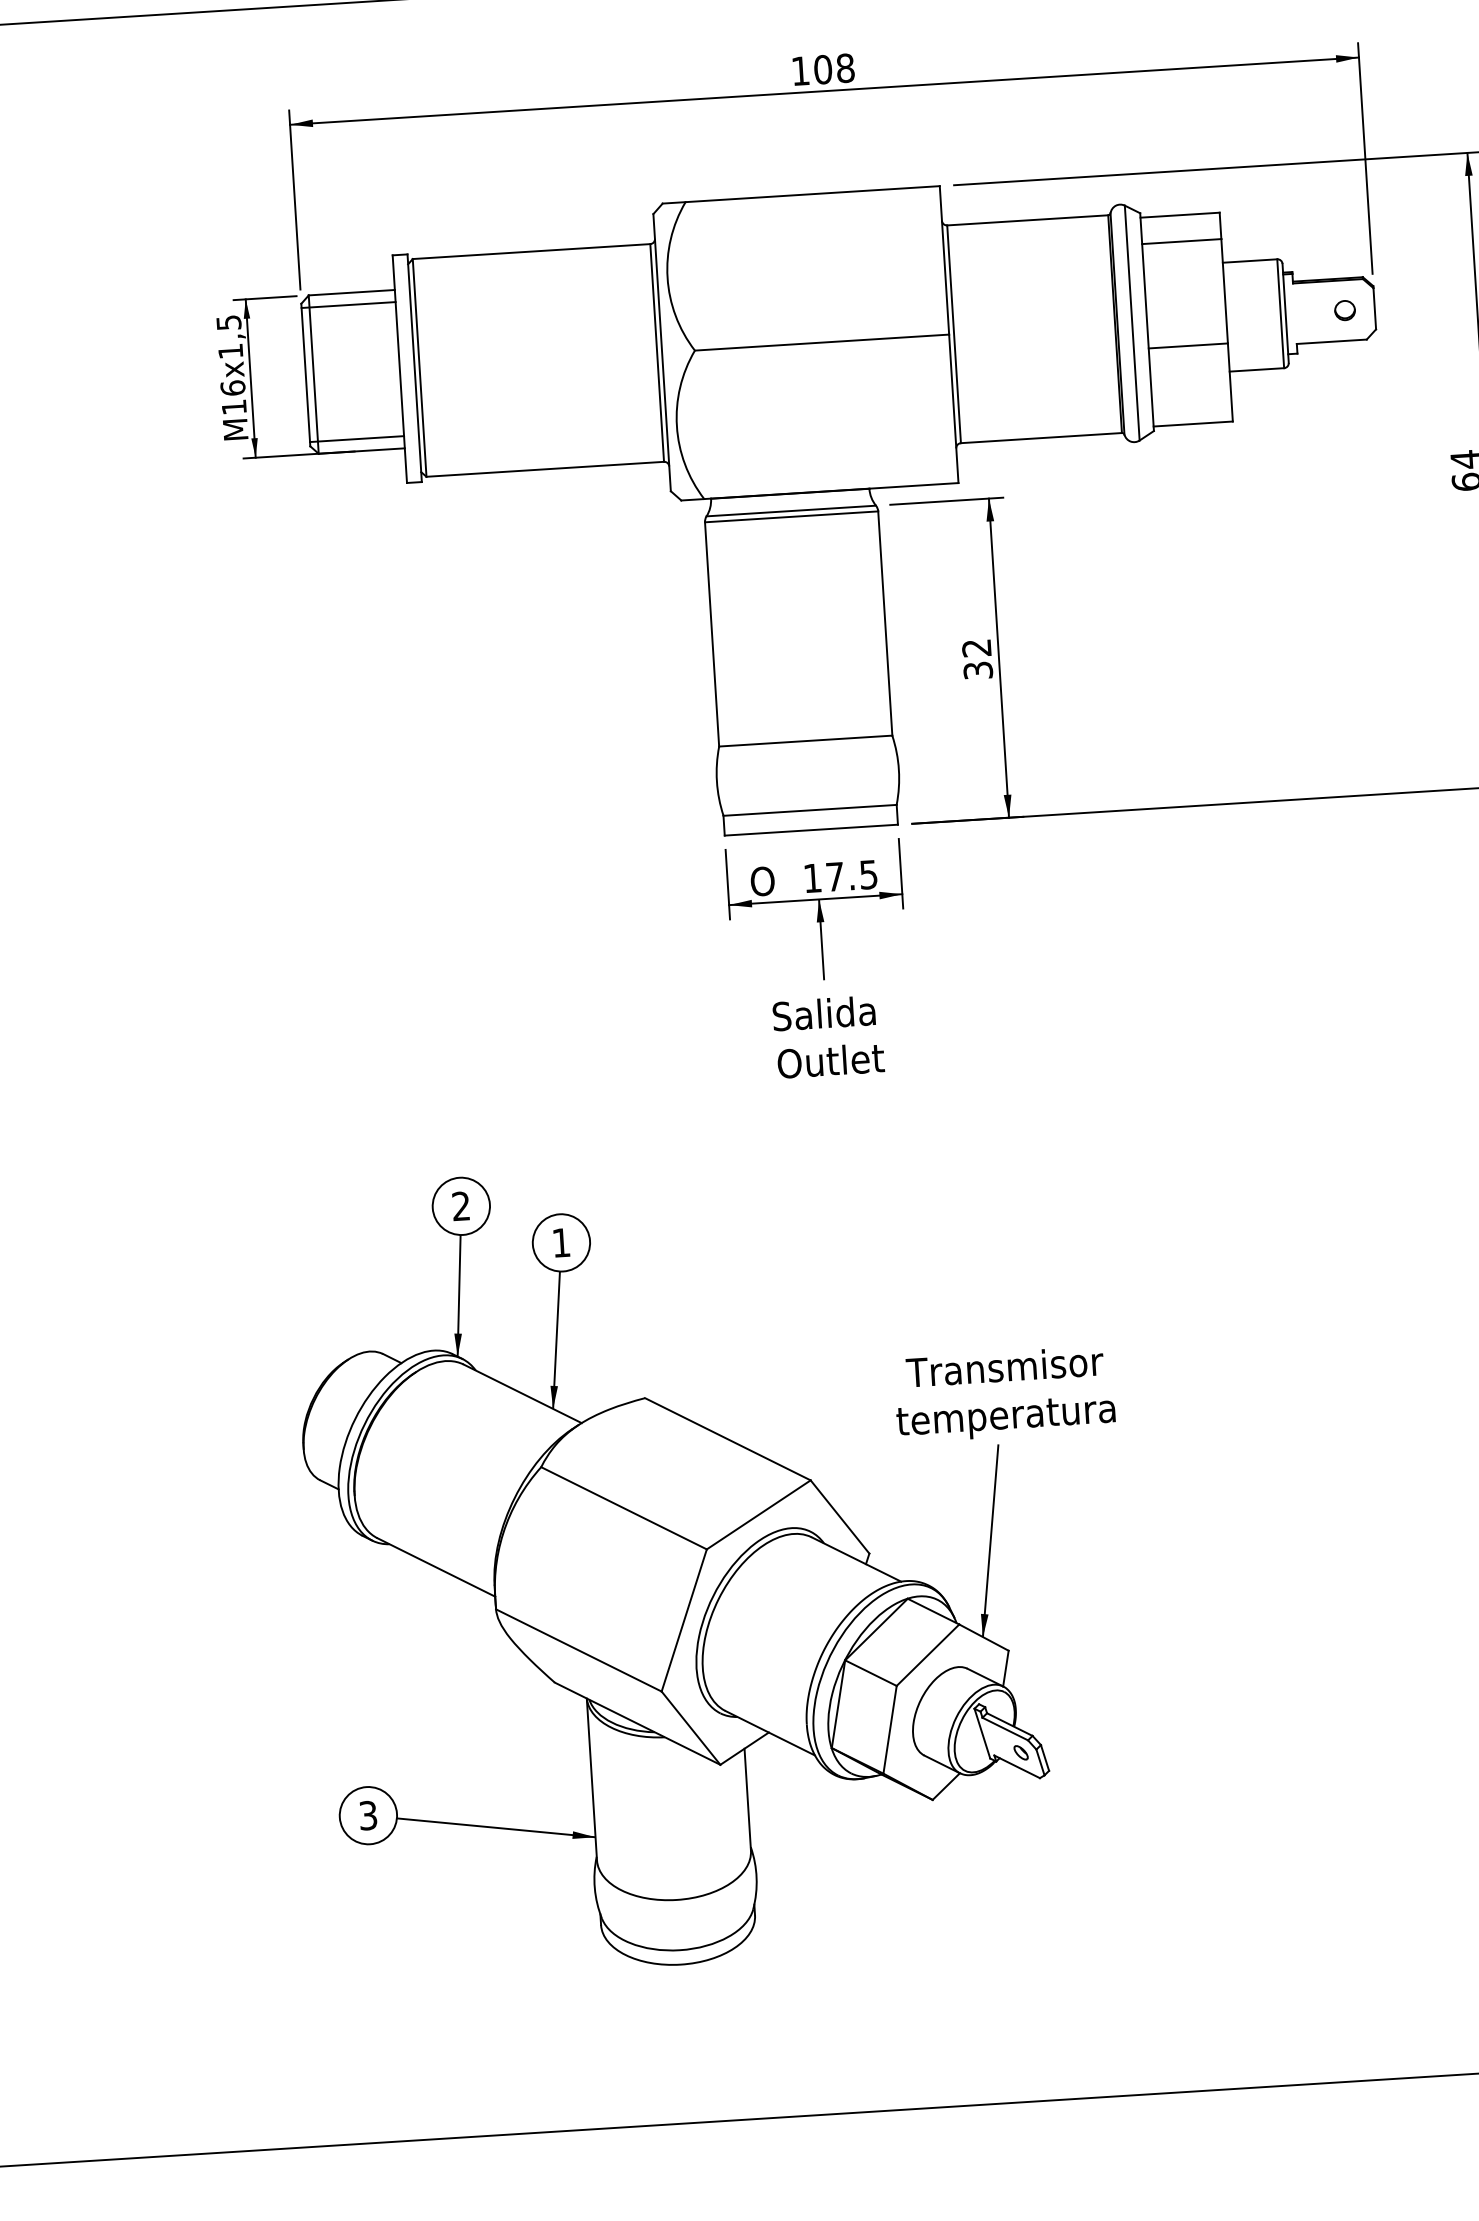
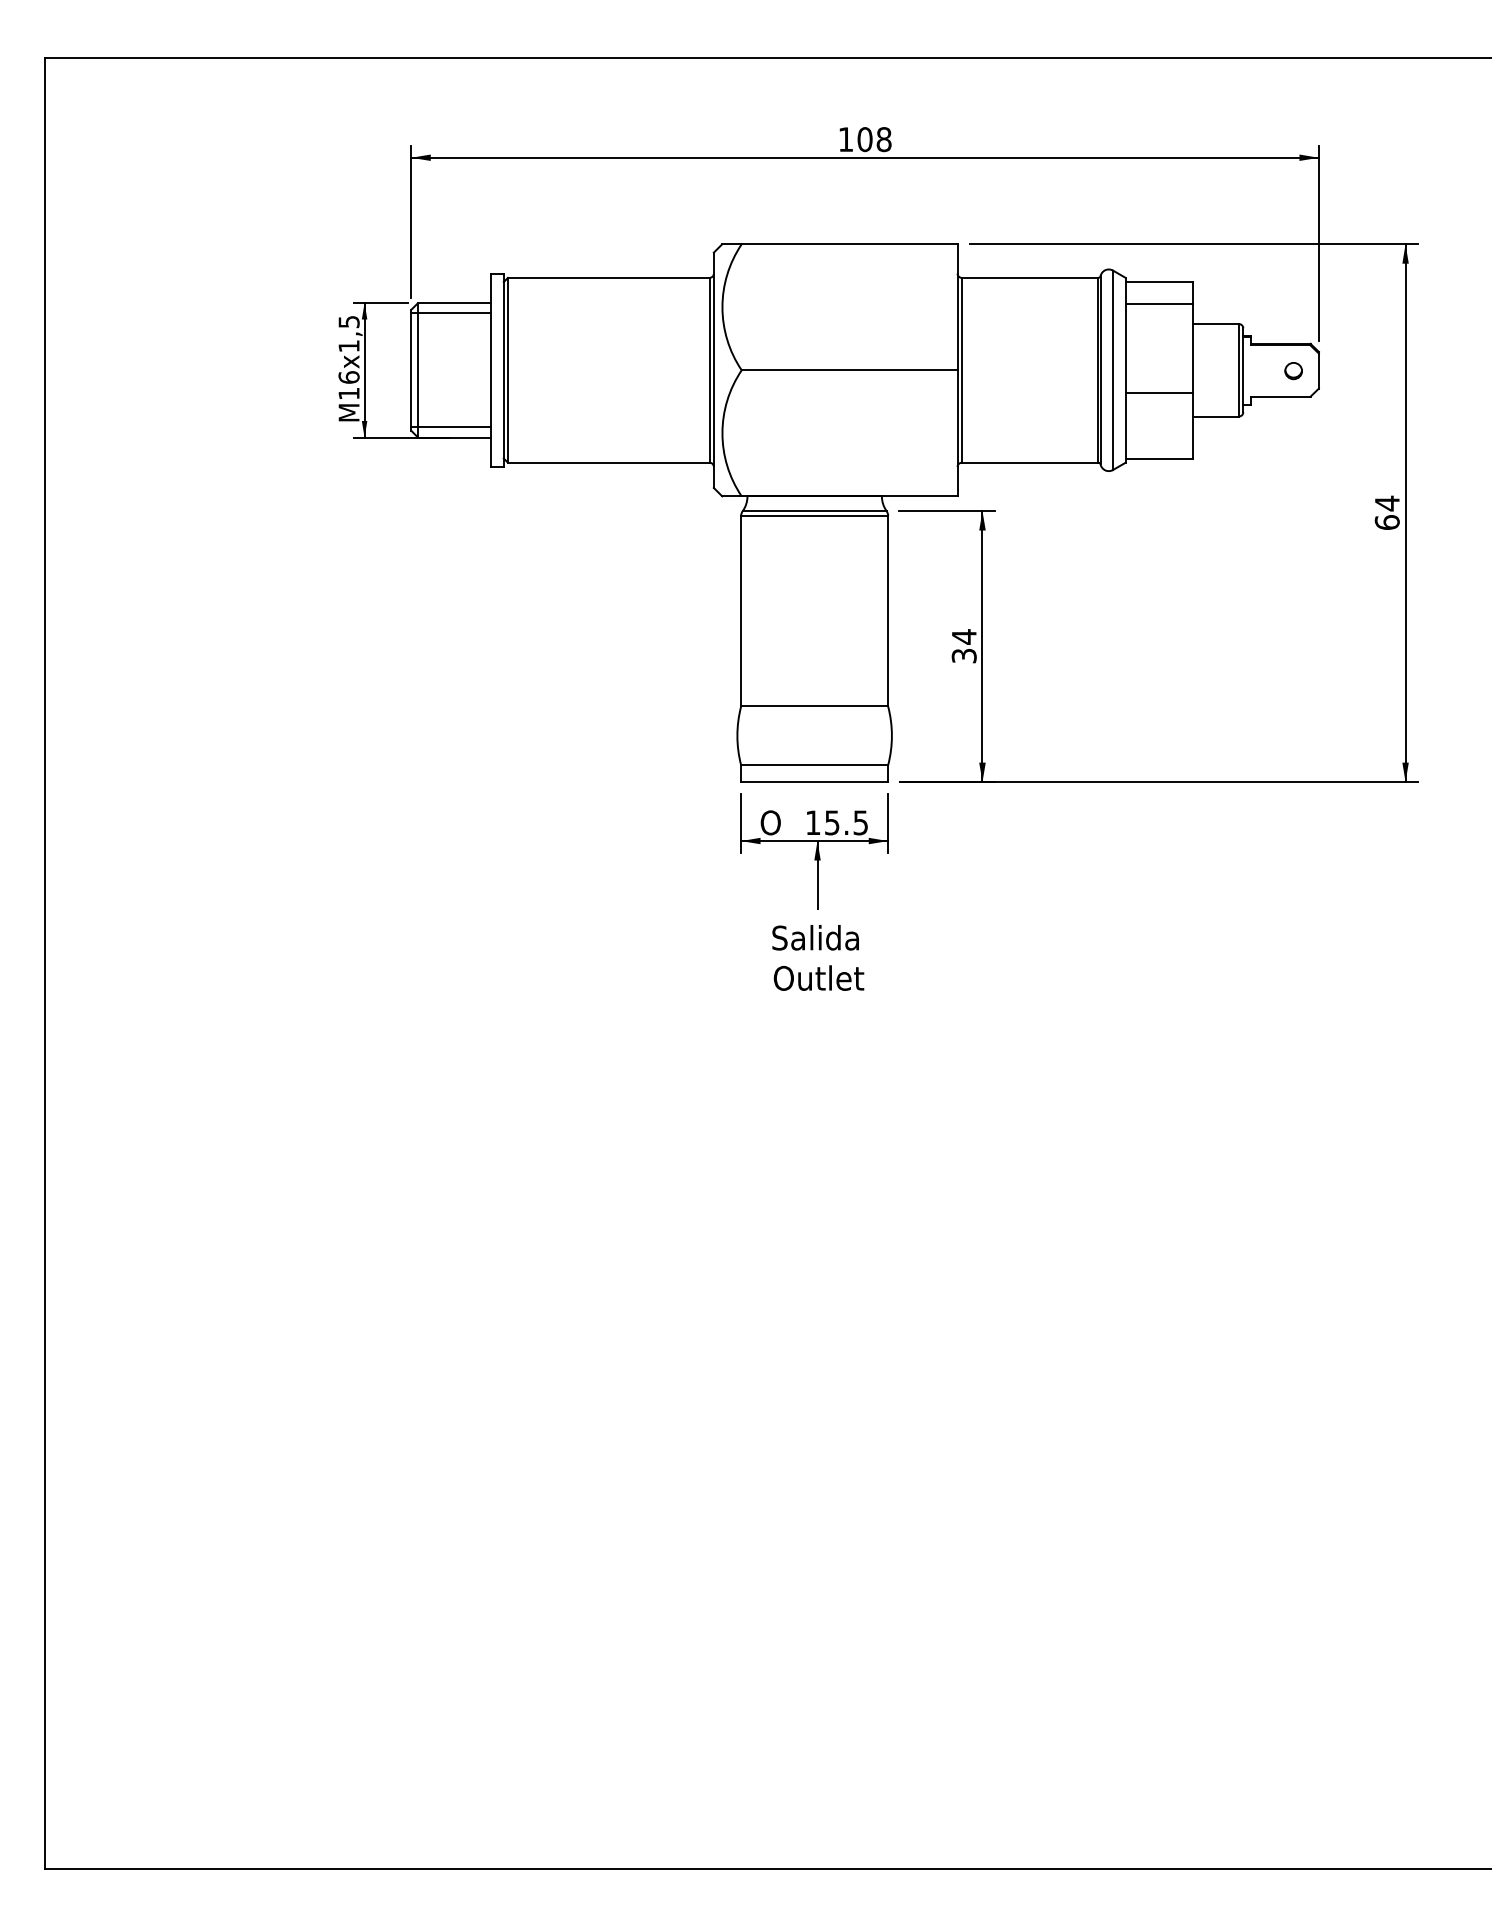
text: (975, 647) -> (963, 636), 32 -> 34
text: (835, 876) -> (832, 822), 17.5 -> 15.5
part: (716, 1561) -> (695, 1395), removed

